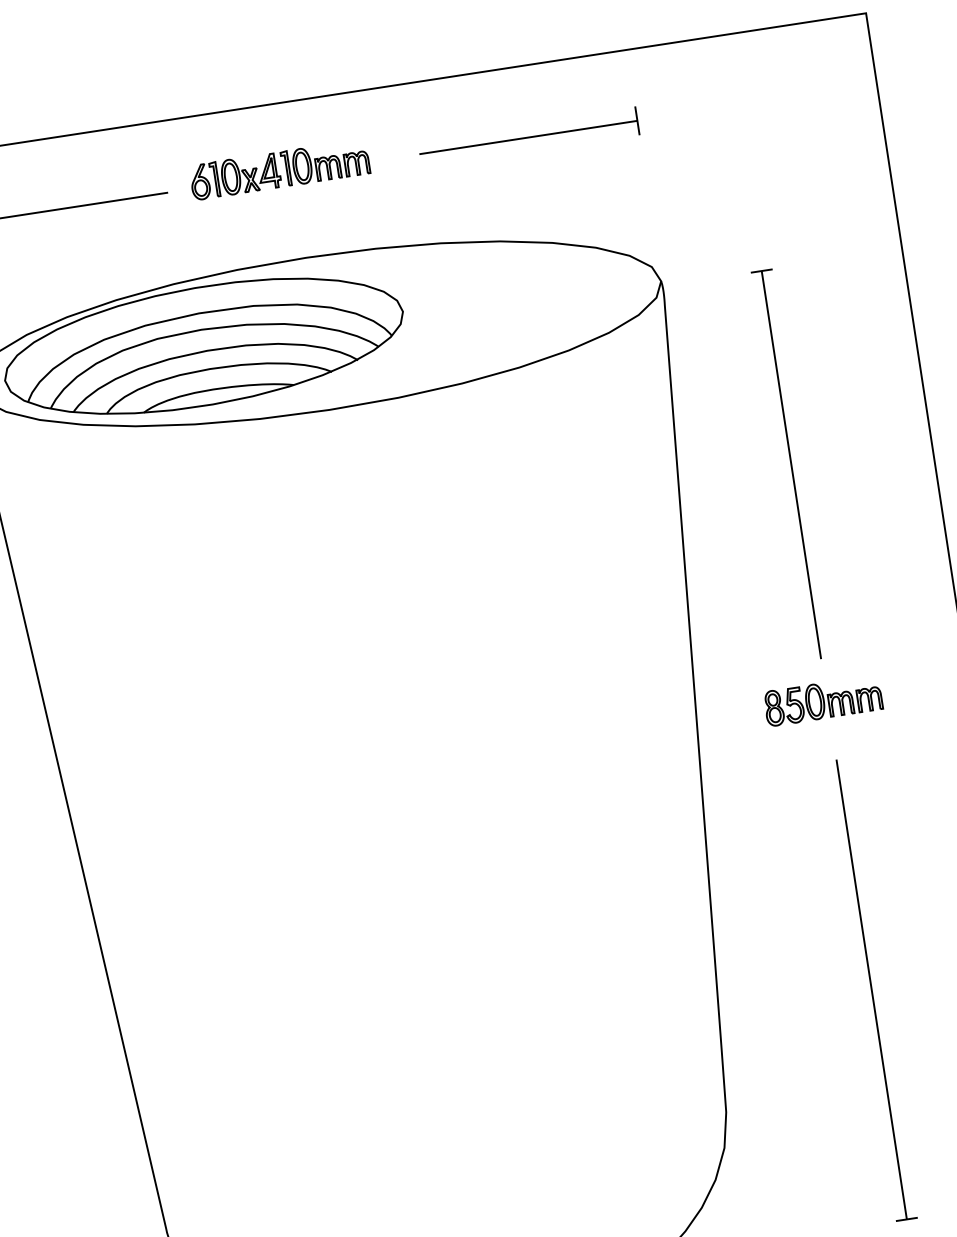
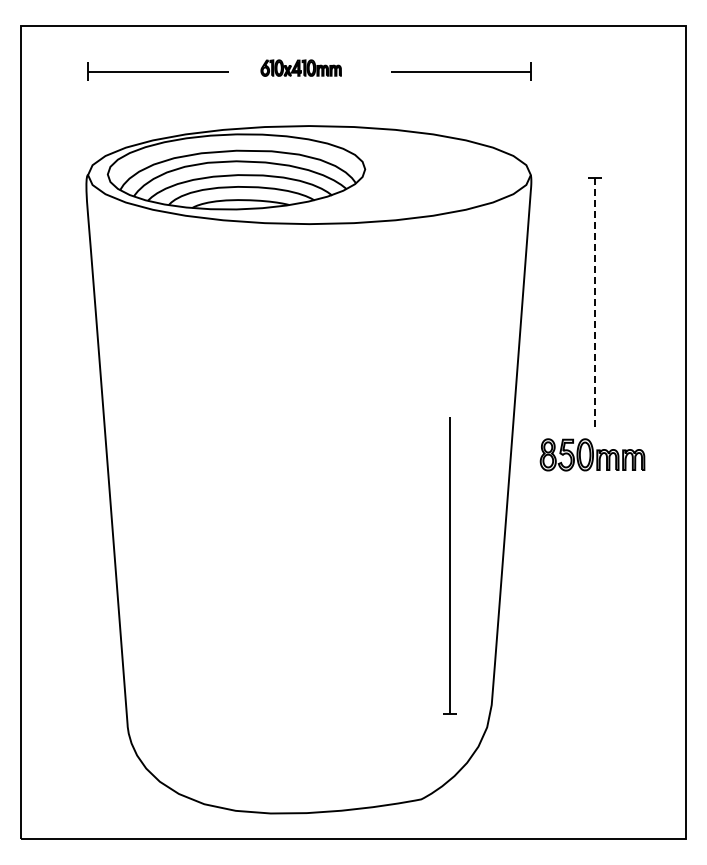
part: (278, 170) -> (300, 68), size x0.7
line: (791, 465) -> (595, 303), solid -> dashed
part: (823, 701) -> (592, 455), size x1.4
part: (870, 989) -> (449, 565), moved

